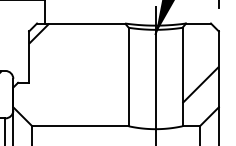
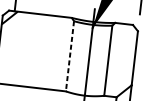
line: (128, 77) -> (69, 56), solid -> dashed
hatch: (200, 84) -> (120, 67), removed

